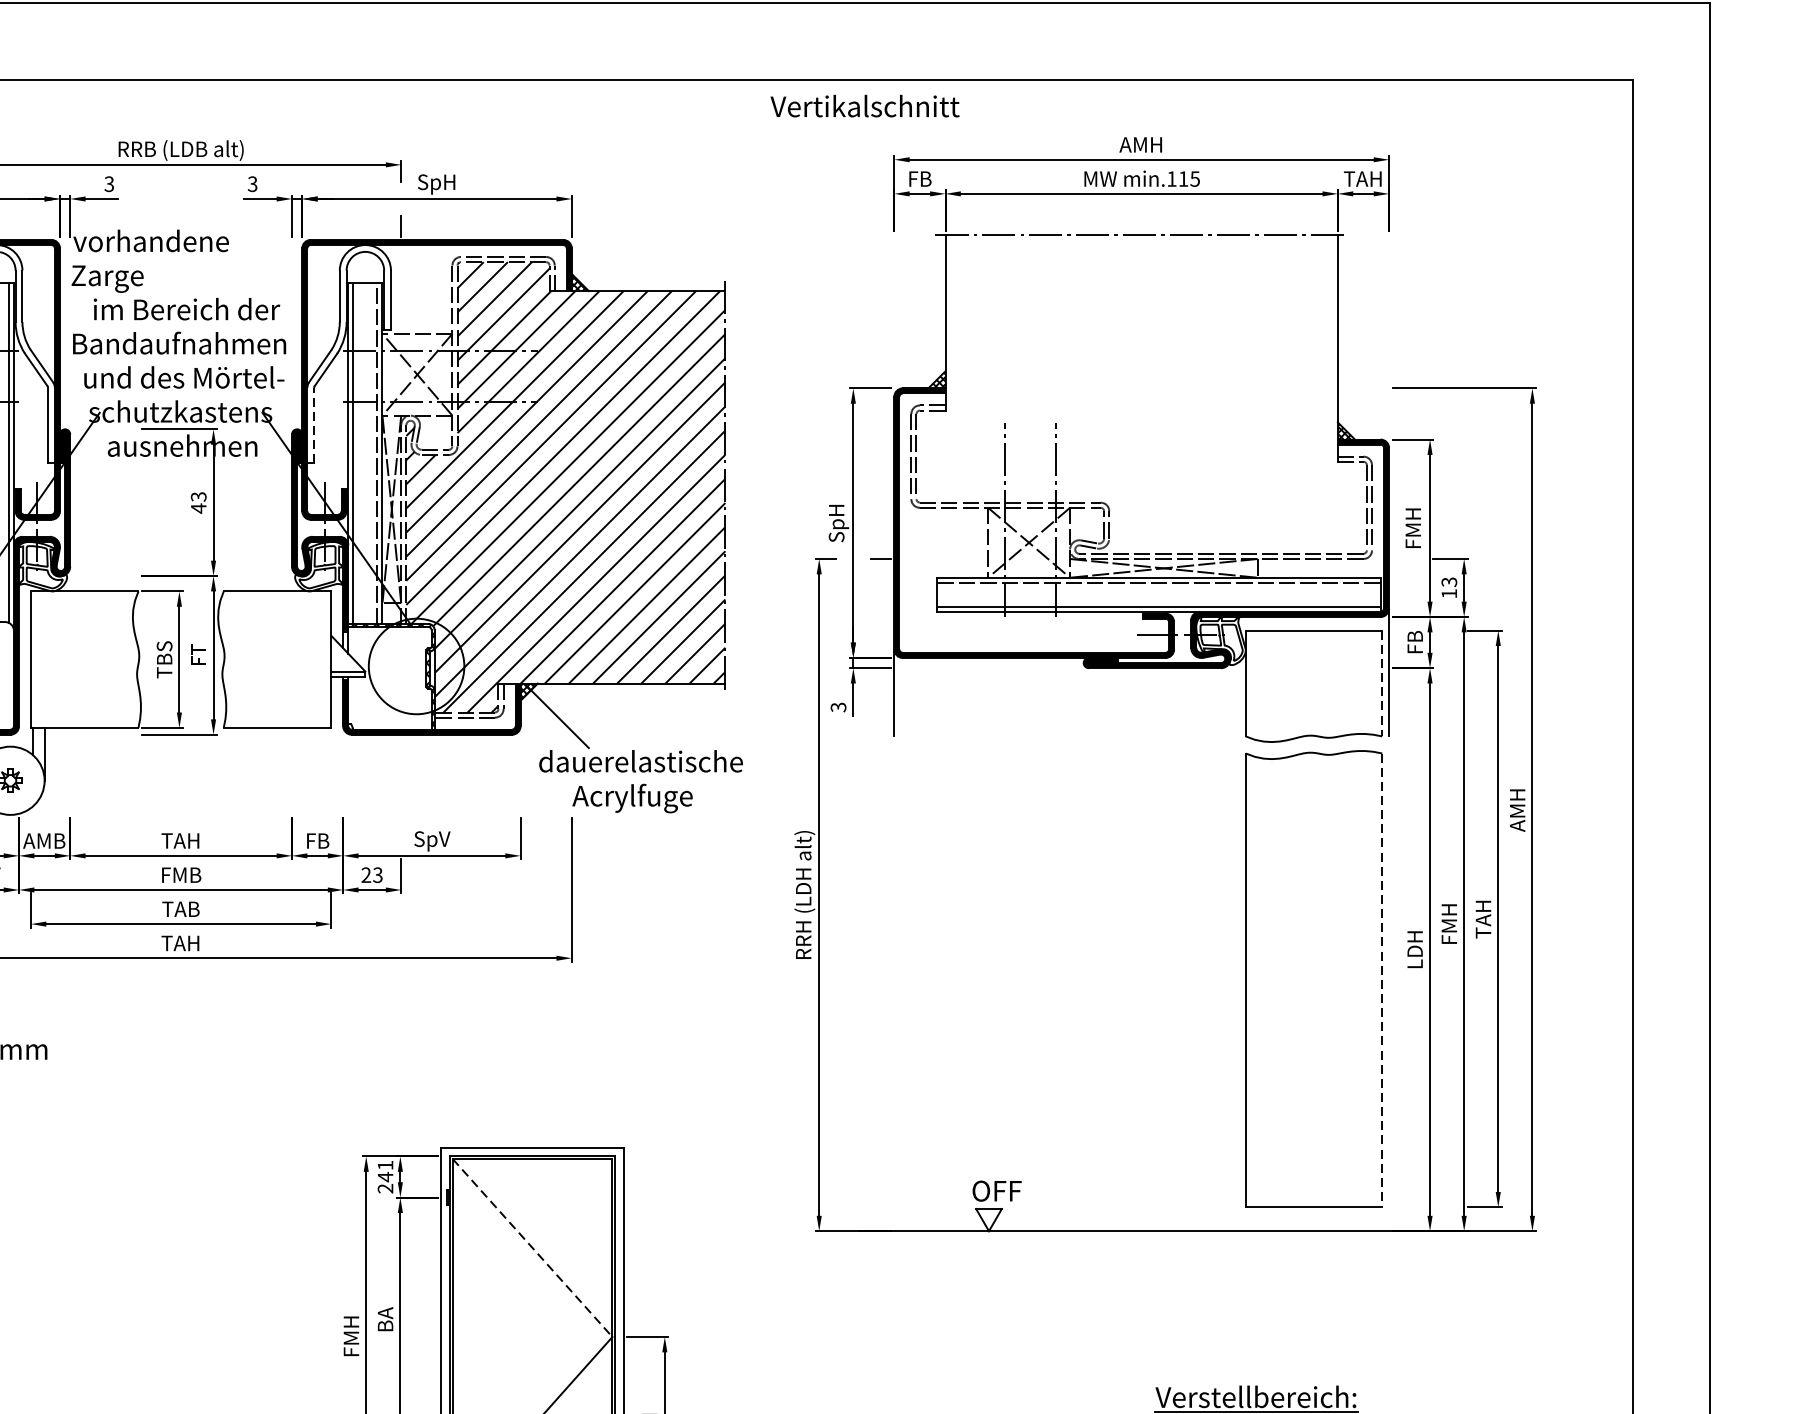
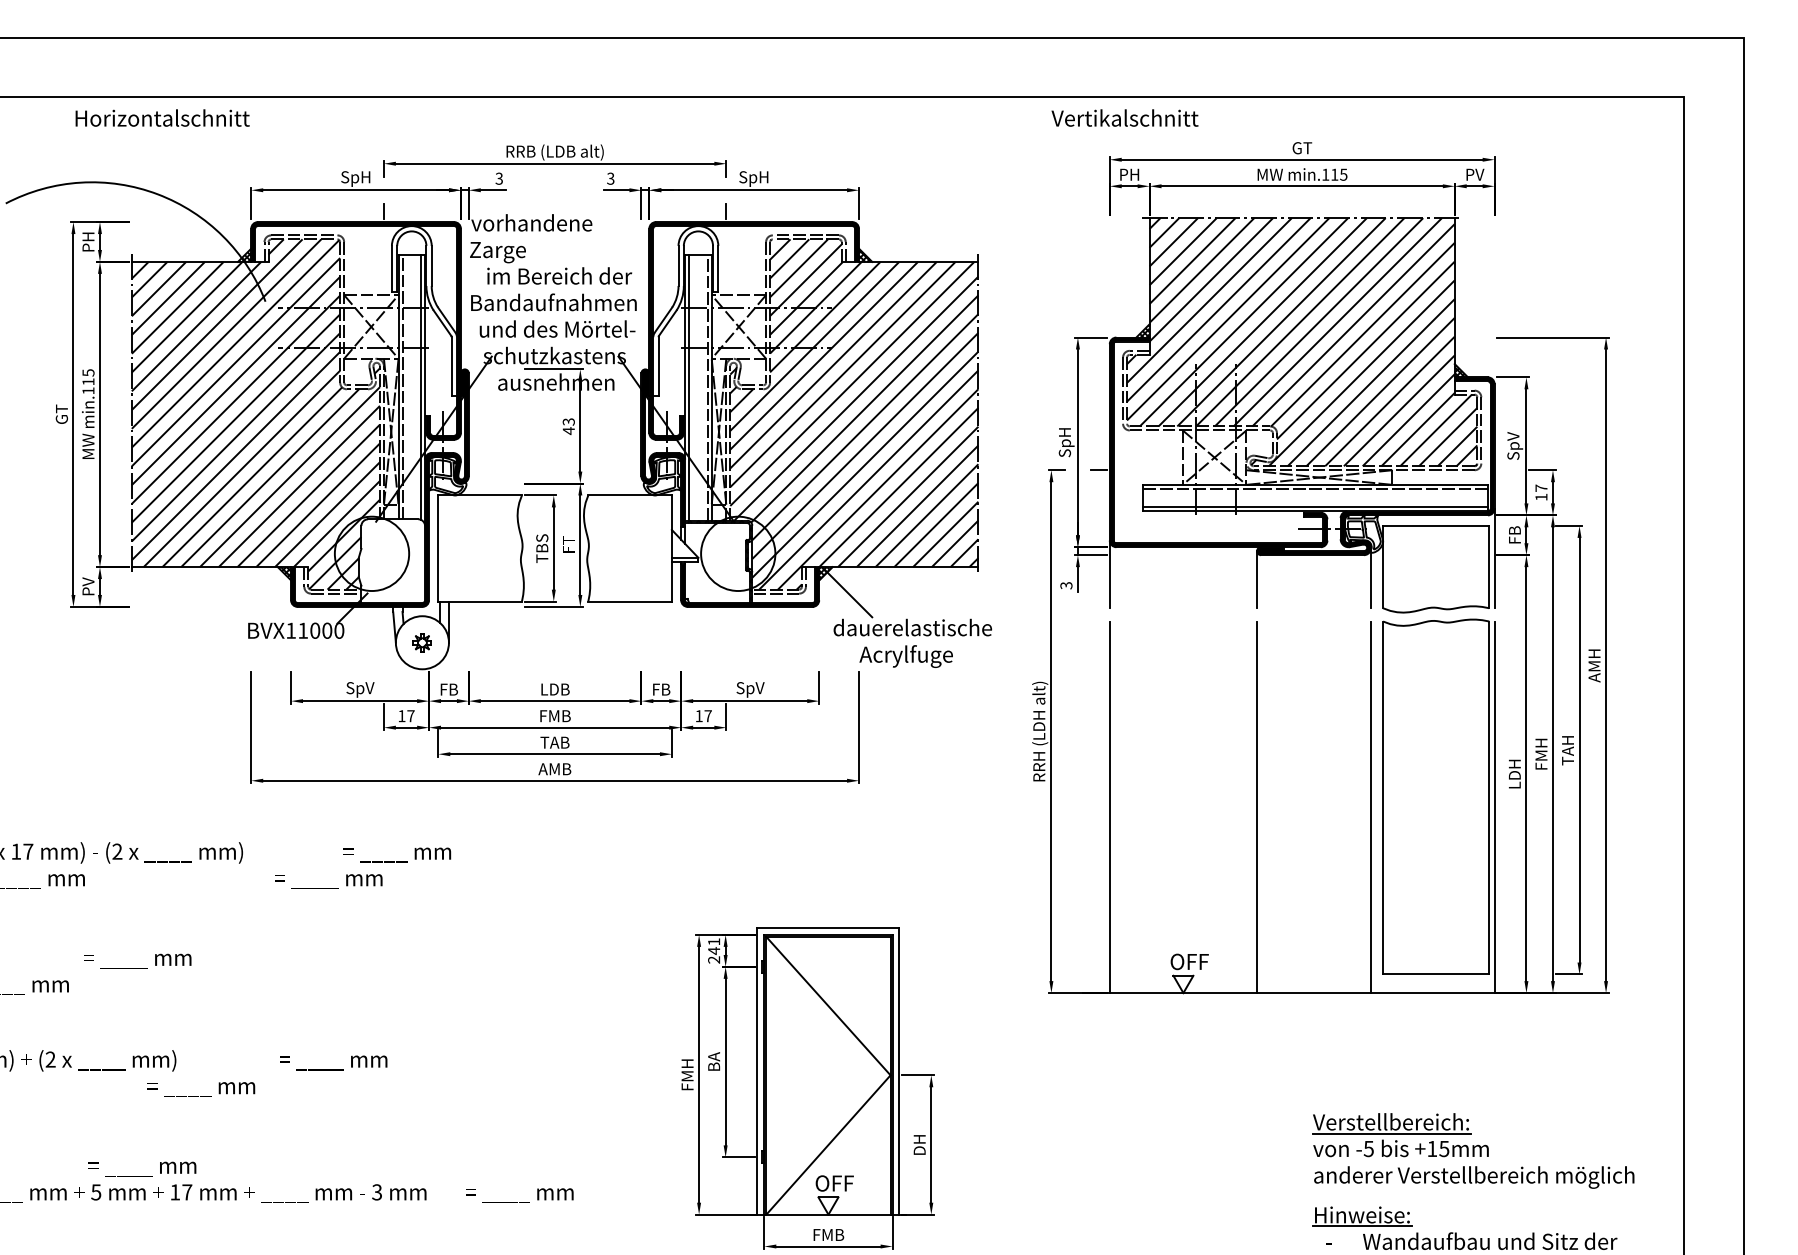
text: (864, 105) -> (1124, 117), moved
text: (1140, 145) -> (1301, 148), AMH -> GT
text: (919, 178) -> (1129, 174), FB -> PH
text: (1361, 178) -> (1473, 174), TAH -> PV
hatch: (1142, 394) -> (1302, 342), added
line: (314, 425) -> (658, 366), dashed -> solid
text: (1415, 528) -> (1515, 446), FMH -> SpV
text: (1449, 581) -> (1541, 487), 13 -> 17
line: (1382, 684) -> (1489, 567), dashed -> solid
line: (1230, 696) -> (1371, 577), added
line: (1084, 699) -> (1257, 579), added
text: (44, 840) -> (448, 689), AMB -> FB
text: (180, 840) -> (554, 689), TAH -> LDB
text: (371, 875) -> (703, 716), 23 -> 17
text: (180, 943) -> (554, 769), TAH -> AMB
line: (1382, 981) -> (1489, 798), dashed -> solid
line: (893, 992) -> (1109, 807), added
line: (1084, 992) -> (1257, 807), added
line: (1230, 992) -> (1371, 807), added
line: (1388, 992) -> (1494, 807), added
line: (532, 1248) -> (828, 1006), dashed -> solid

